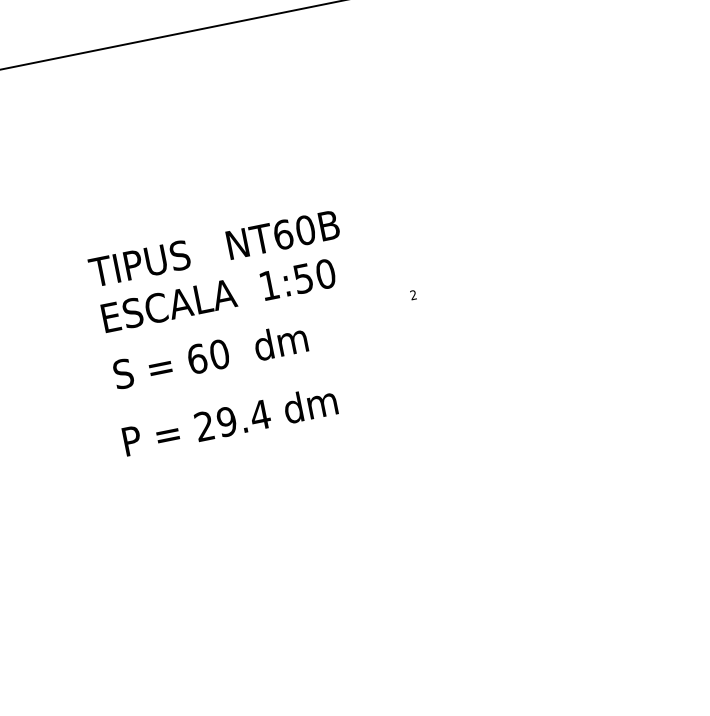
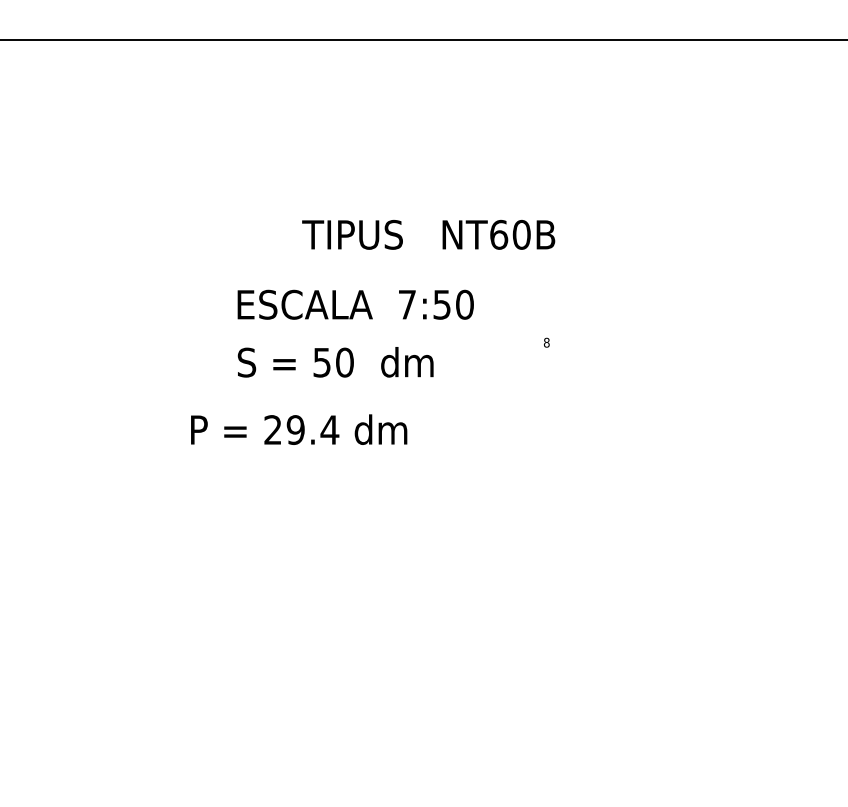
text: (214, 248) -> (428, 234), moved
text: (269, 285) -> (407, 304), 1:50 -> 7:50
text: (413, 294) -> (546, 342), 2 -> 8
text: (197, 358) -> (322, 362), 60 -> 50
text: (230, 420) -> (299, 429), moved

